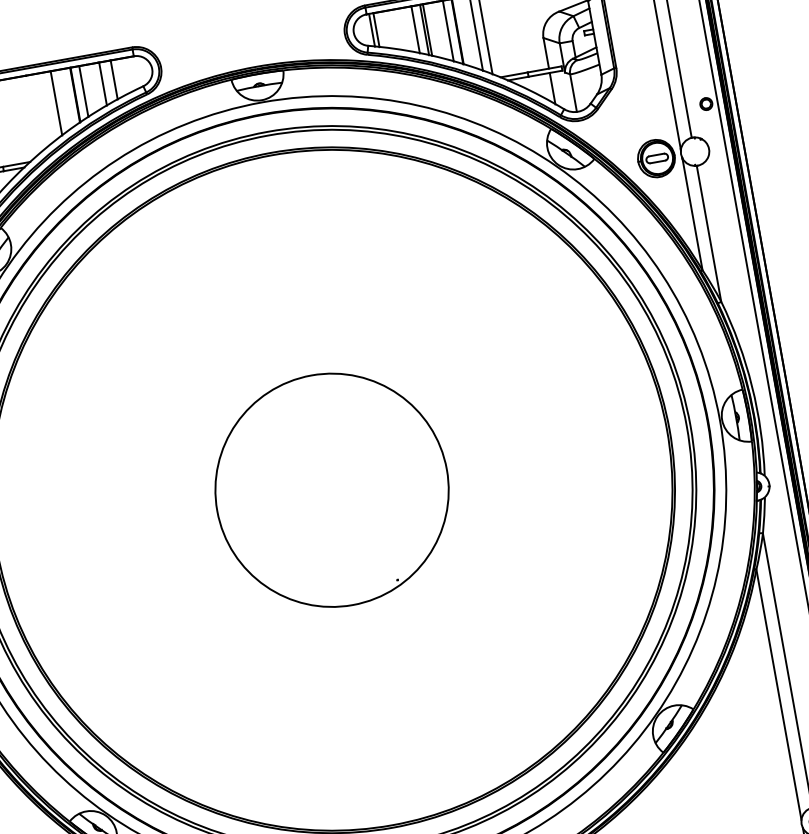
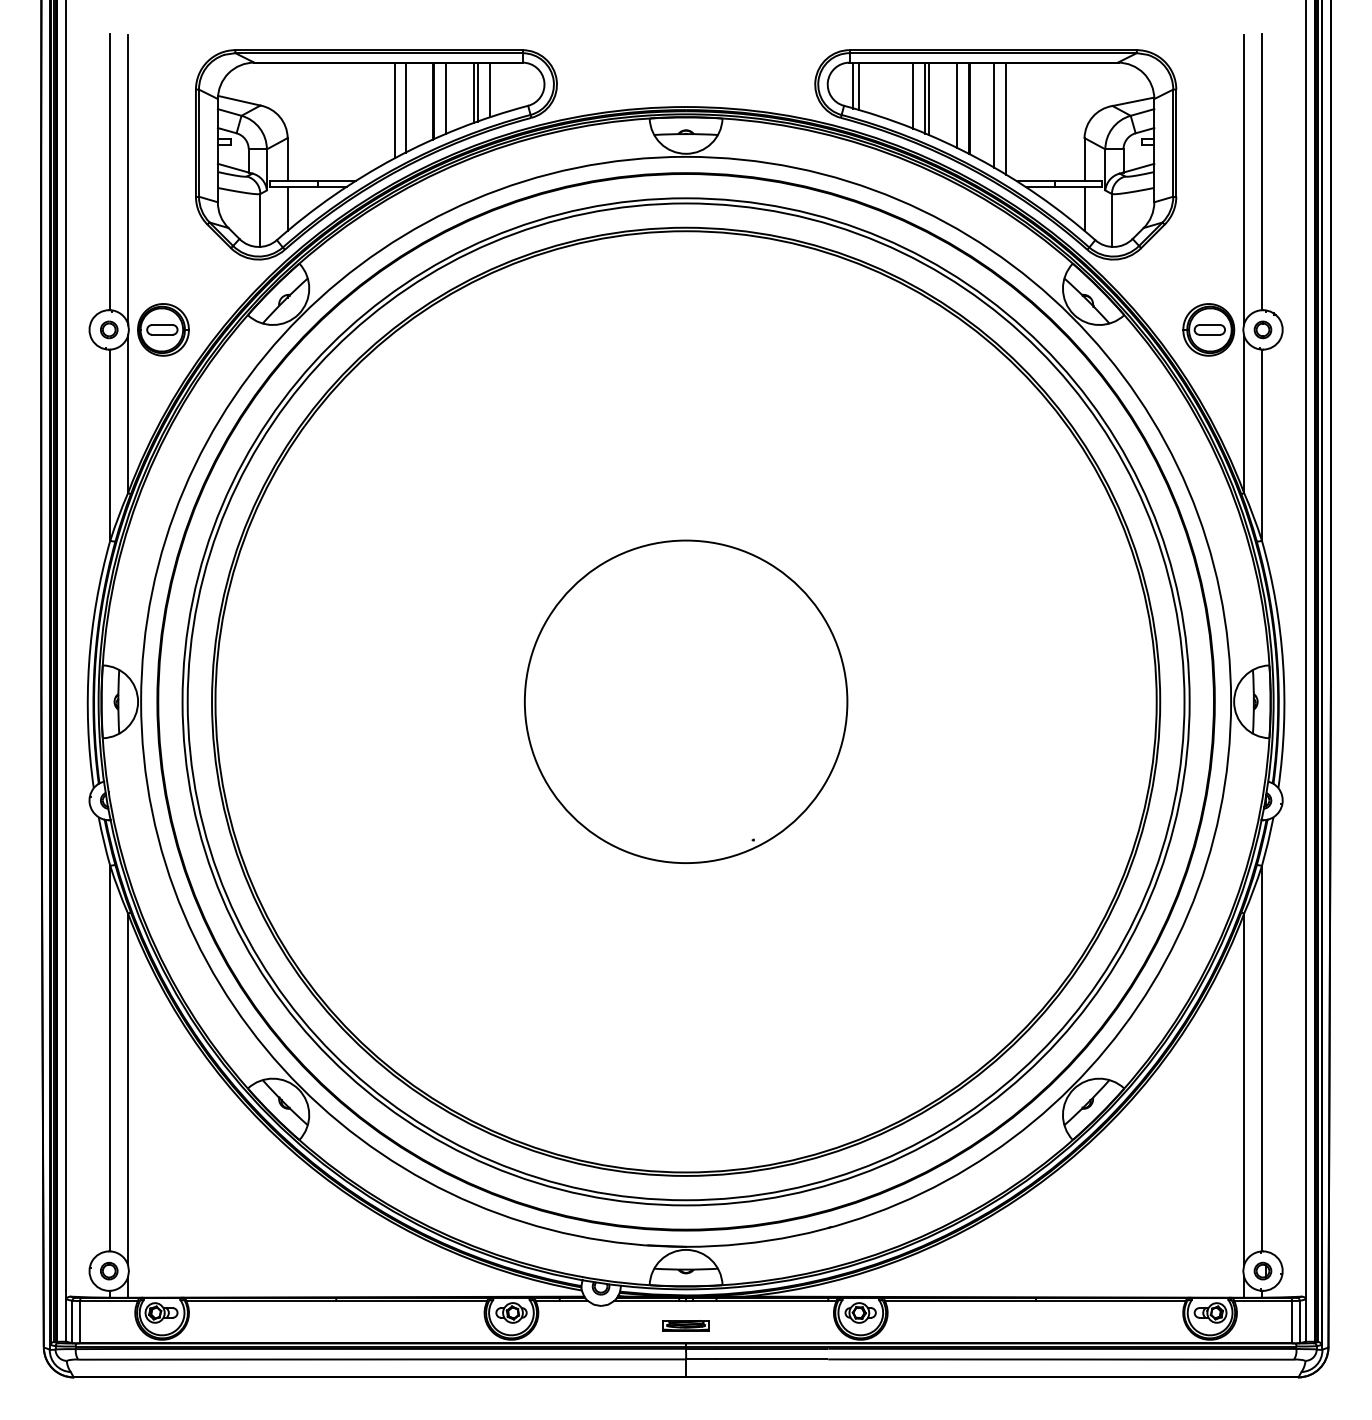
line: (105, 82) -> (477, 91), added
part: (705, 103) -> (1262, 329), moved
line: (49, 105) -> (395, 109), added

